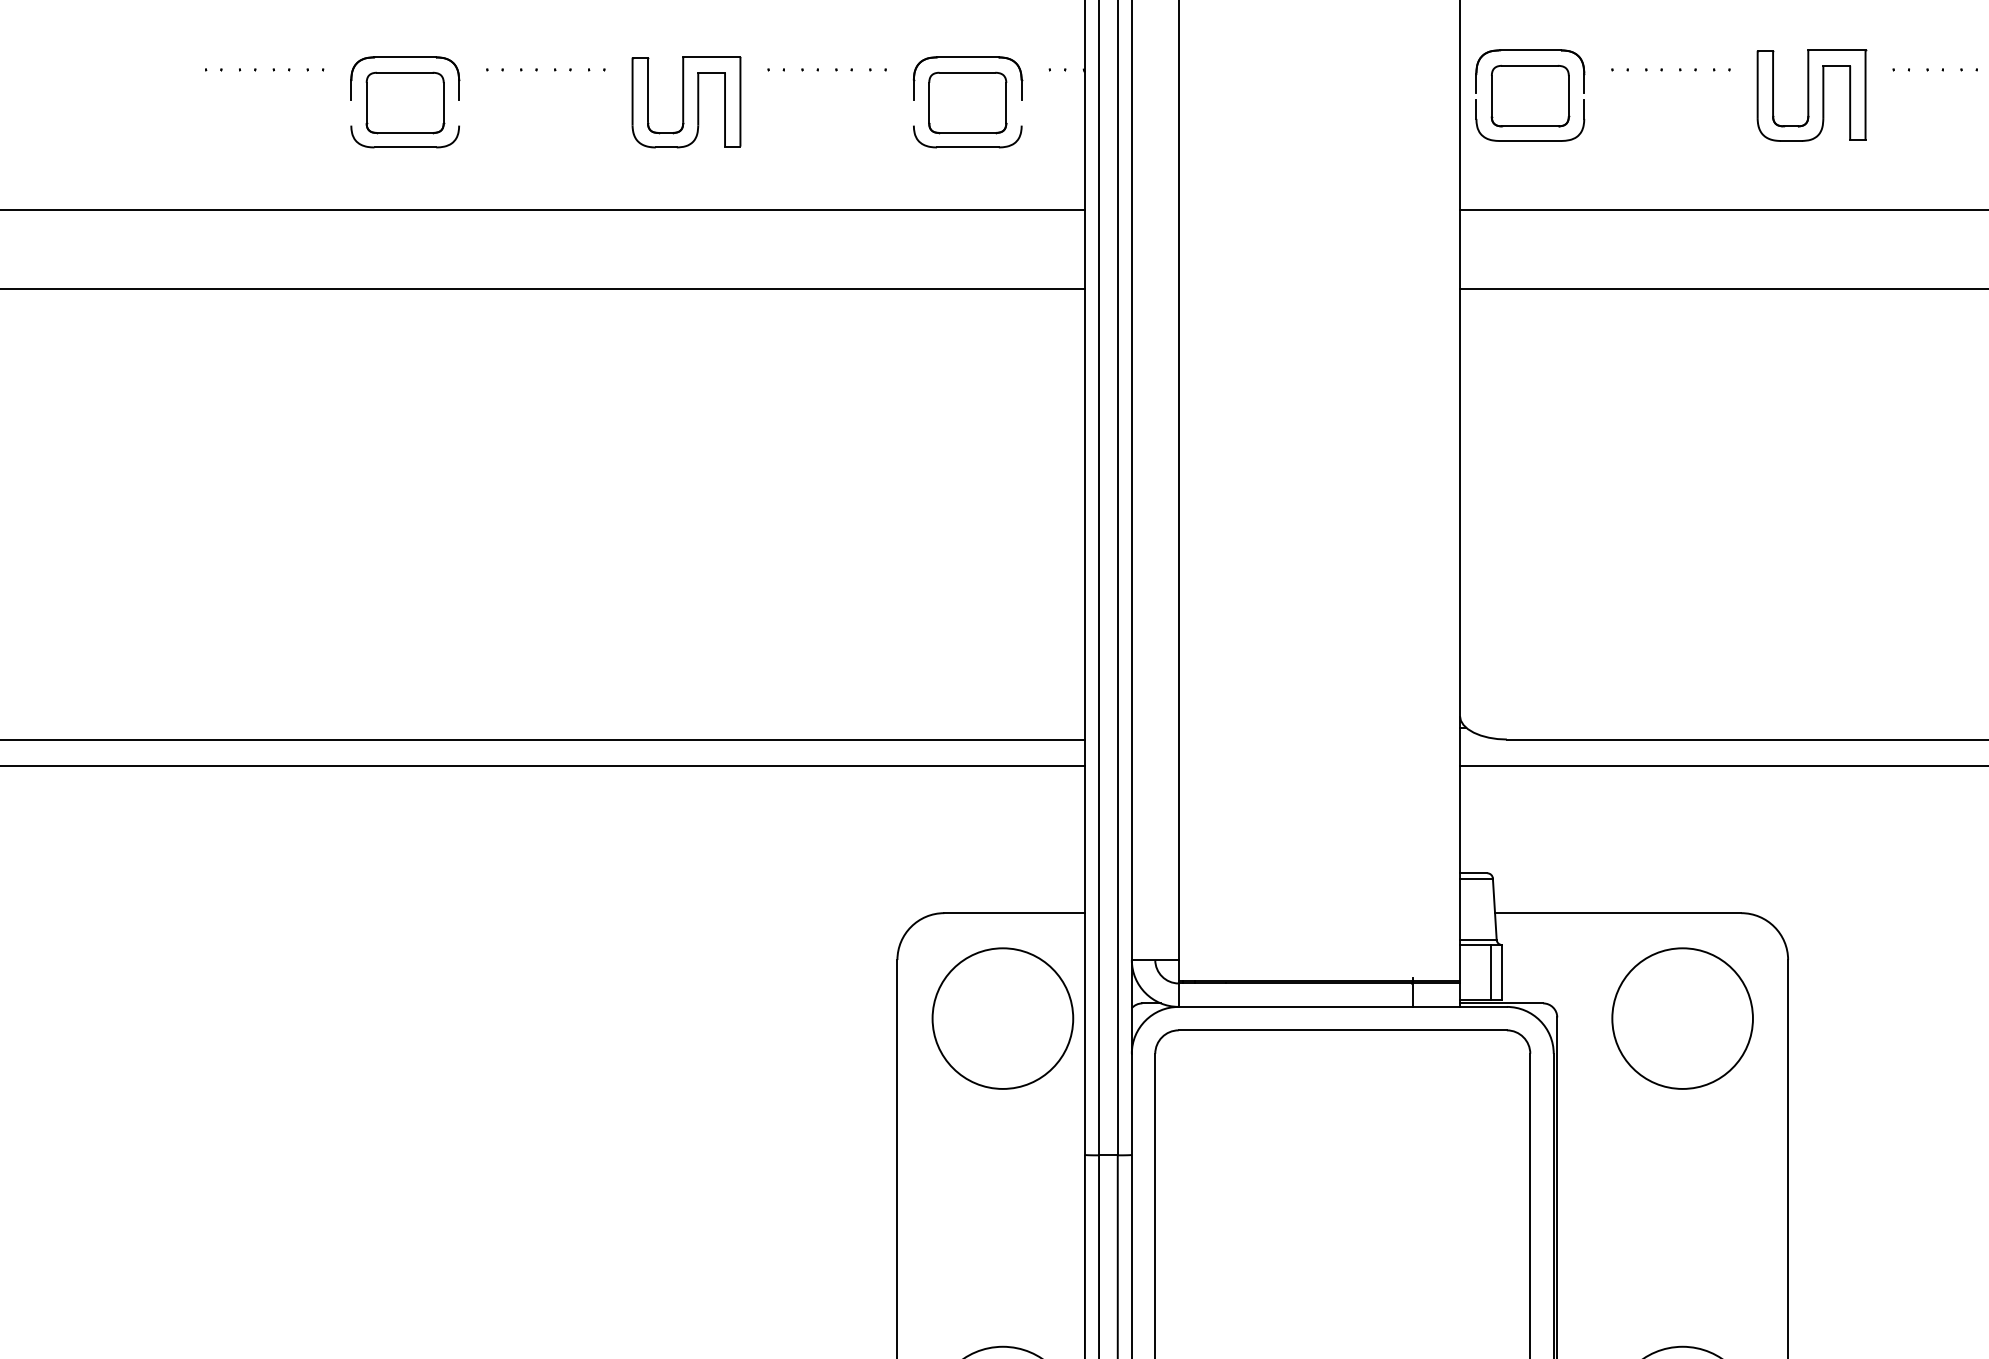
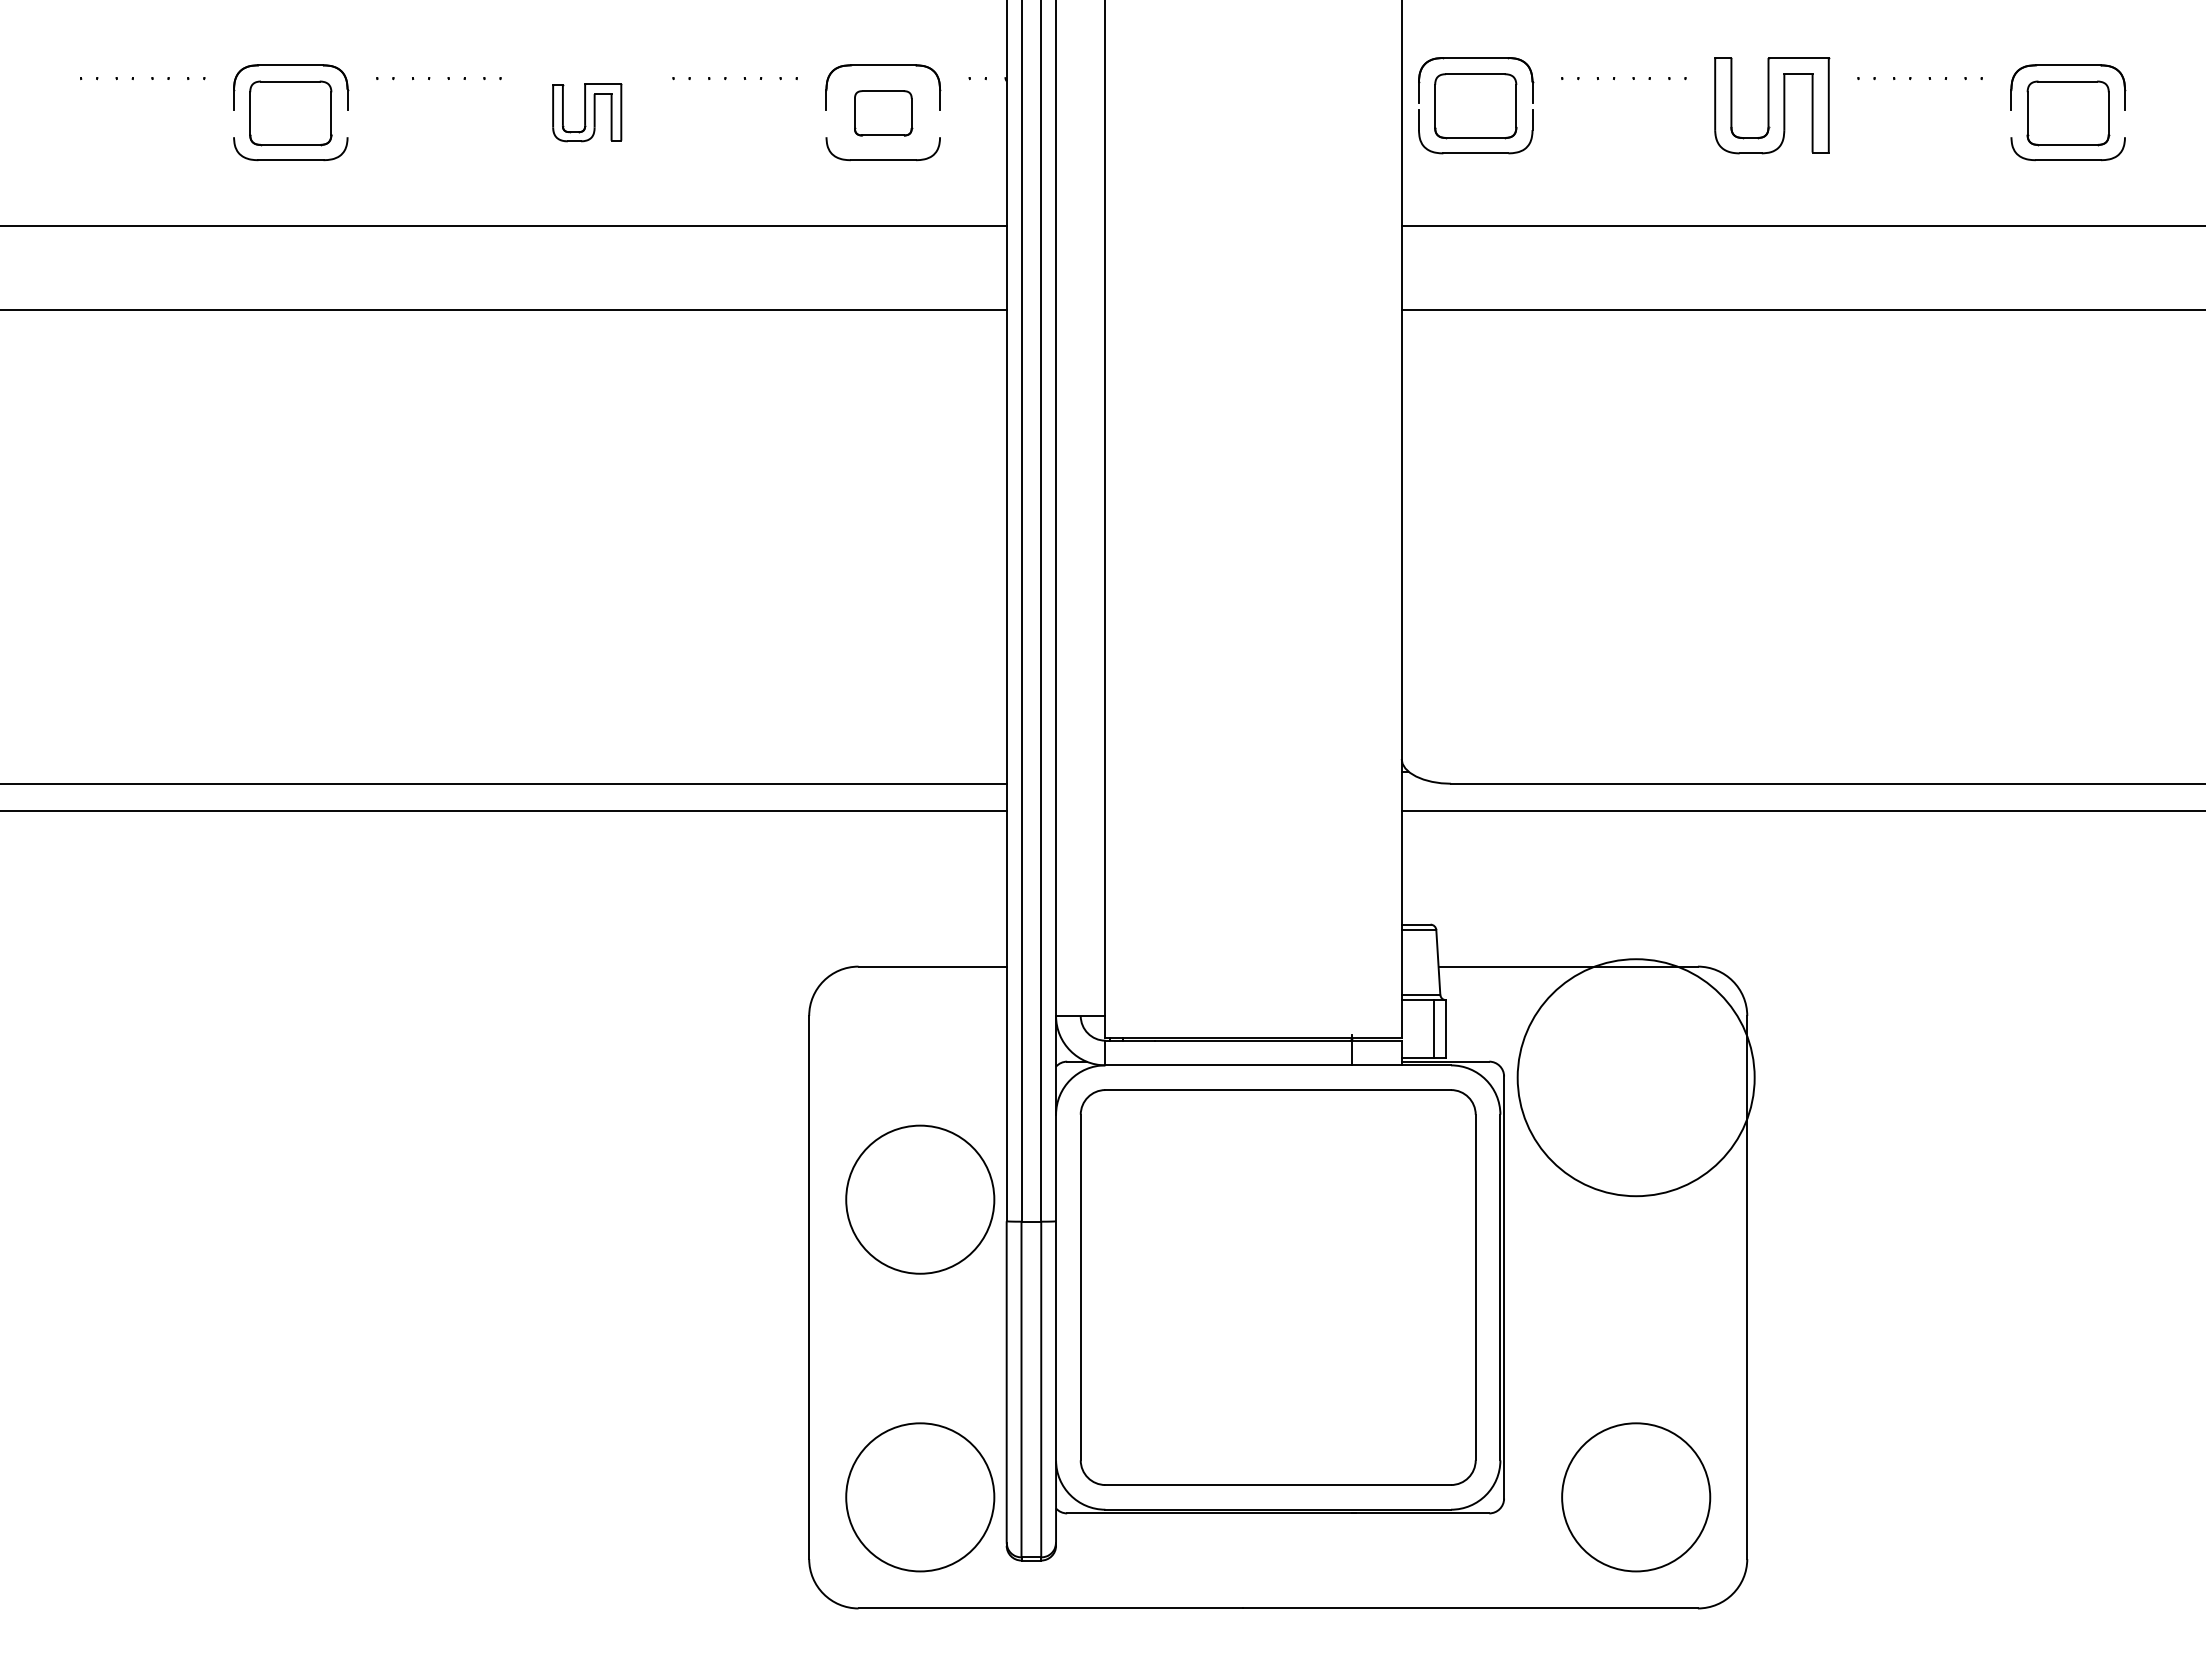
part: (686, 102) -> (587, 112), size x0.6
part: (967, 103) -> (883, 113), size x0.7
circle: (1003, 1018) -> (920, 1199), moved
circle: (1682, 1018) -> (1636, 1077), size x1.6

